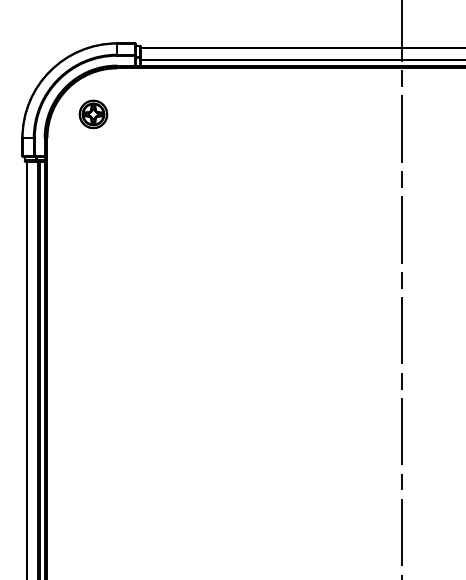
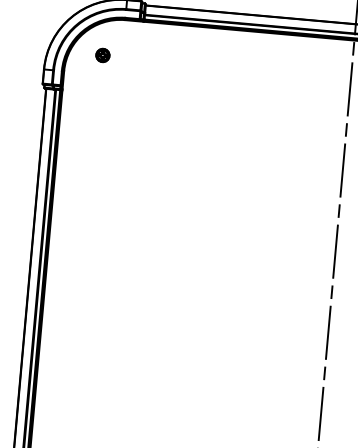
part: (93, 114) -> (102, 55), size x0.6

